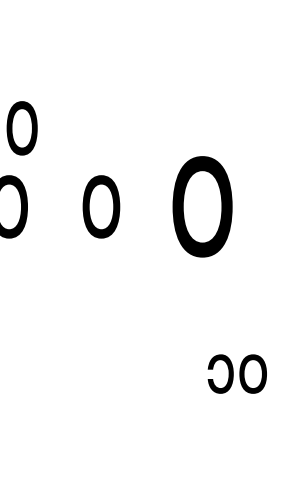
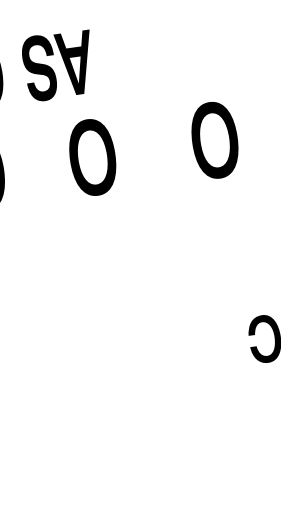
part: (84, 128) -> (59, 65), added
part: (202, 206) -> (214, 139), size x0.62

